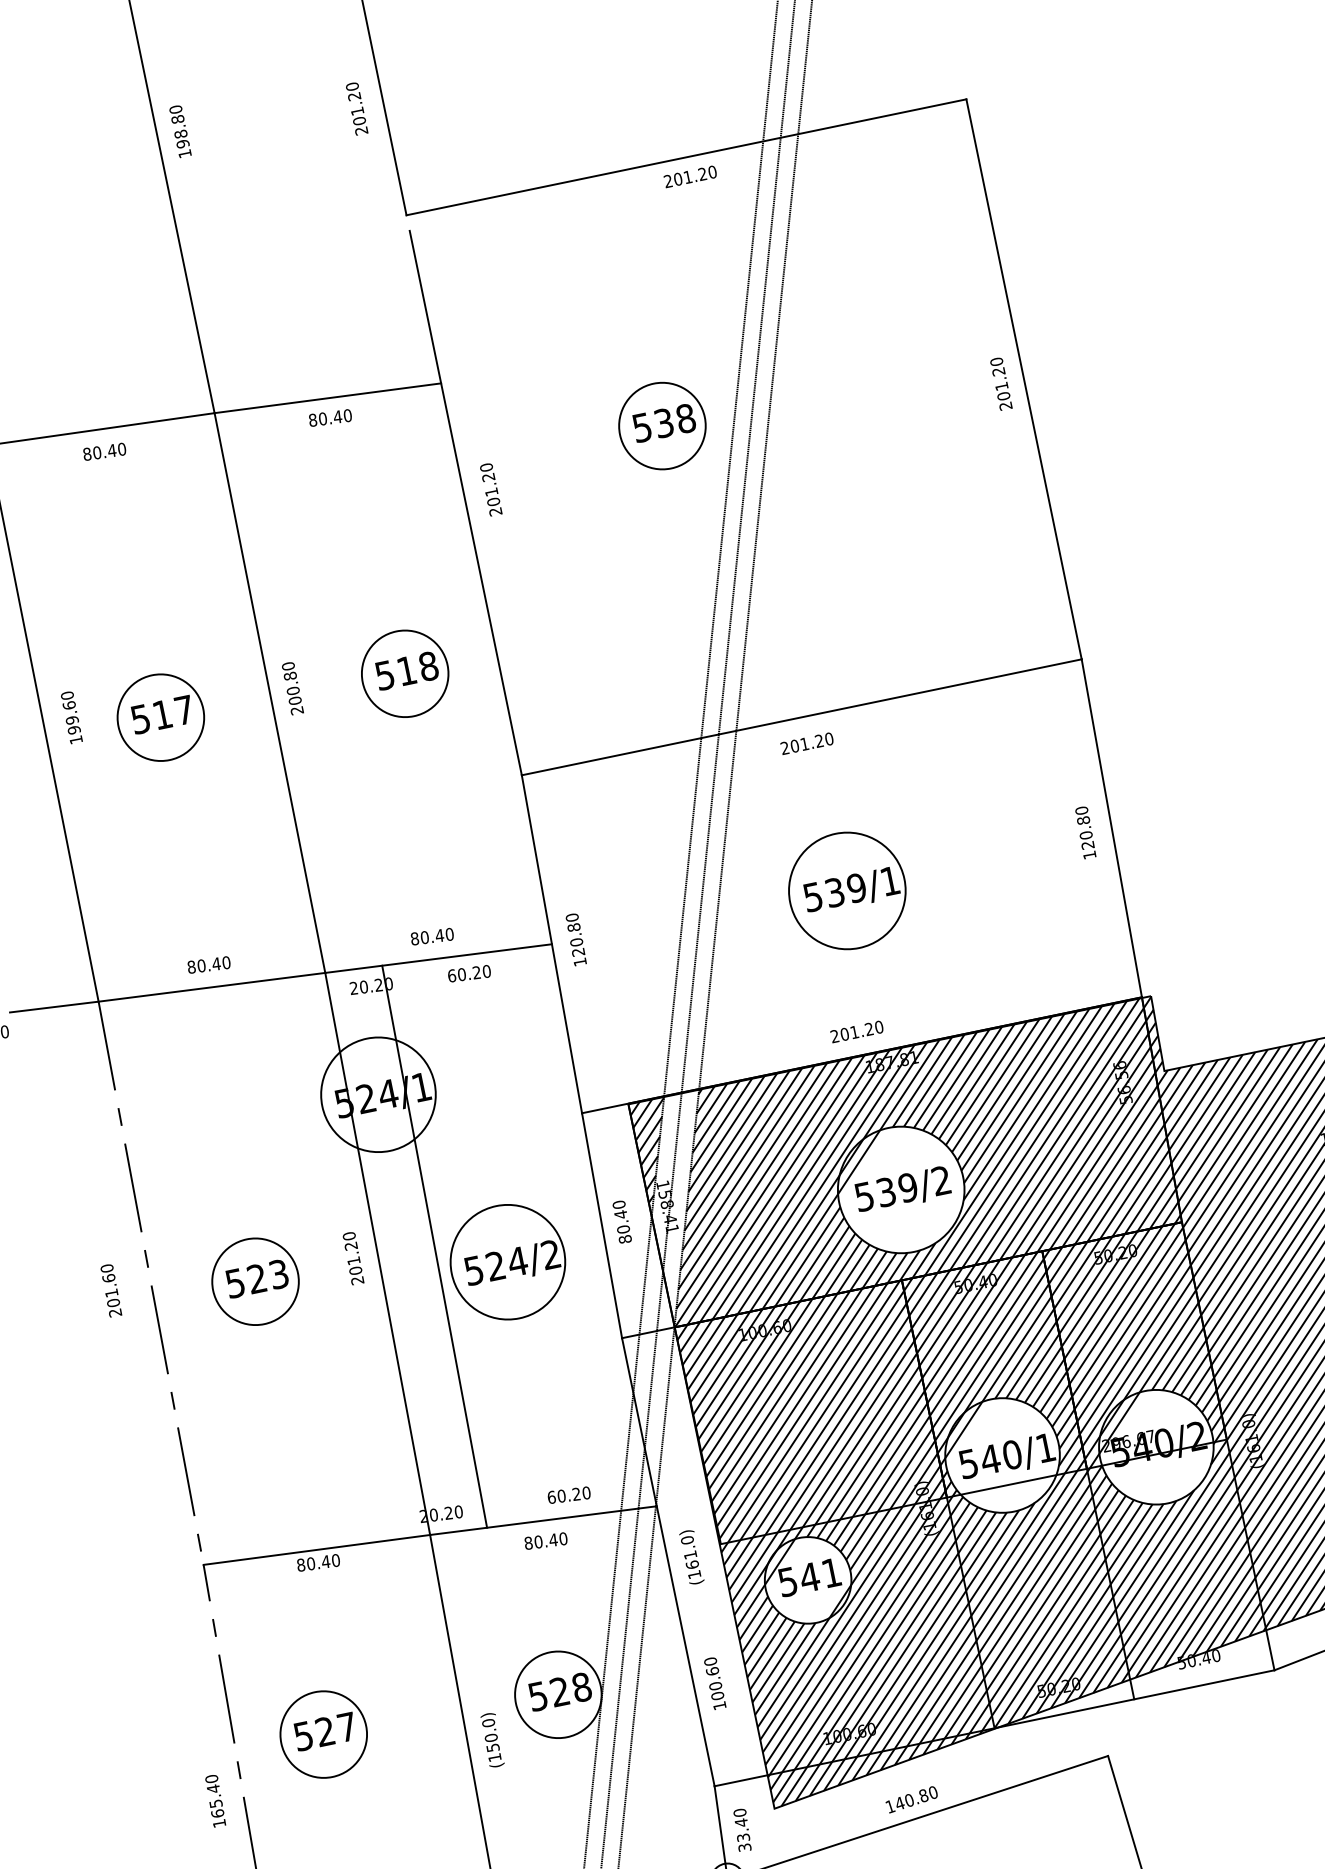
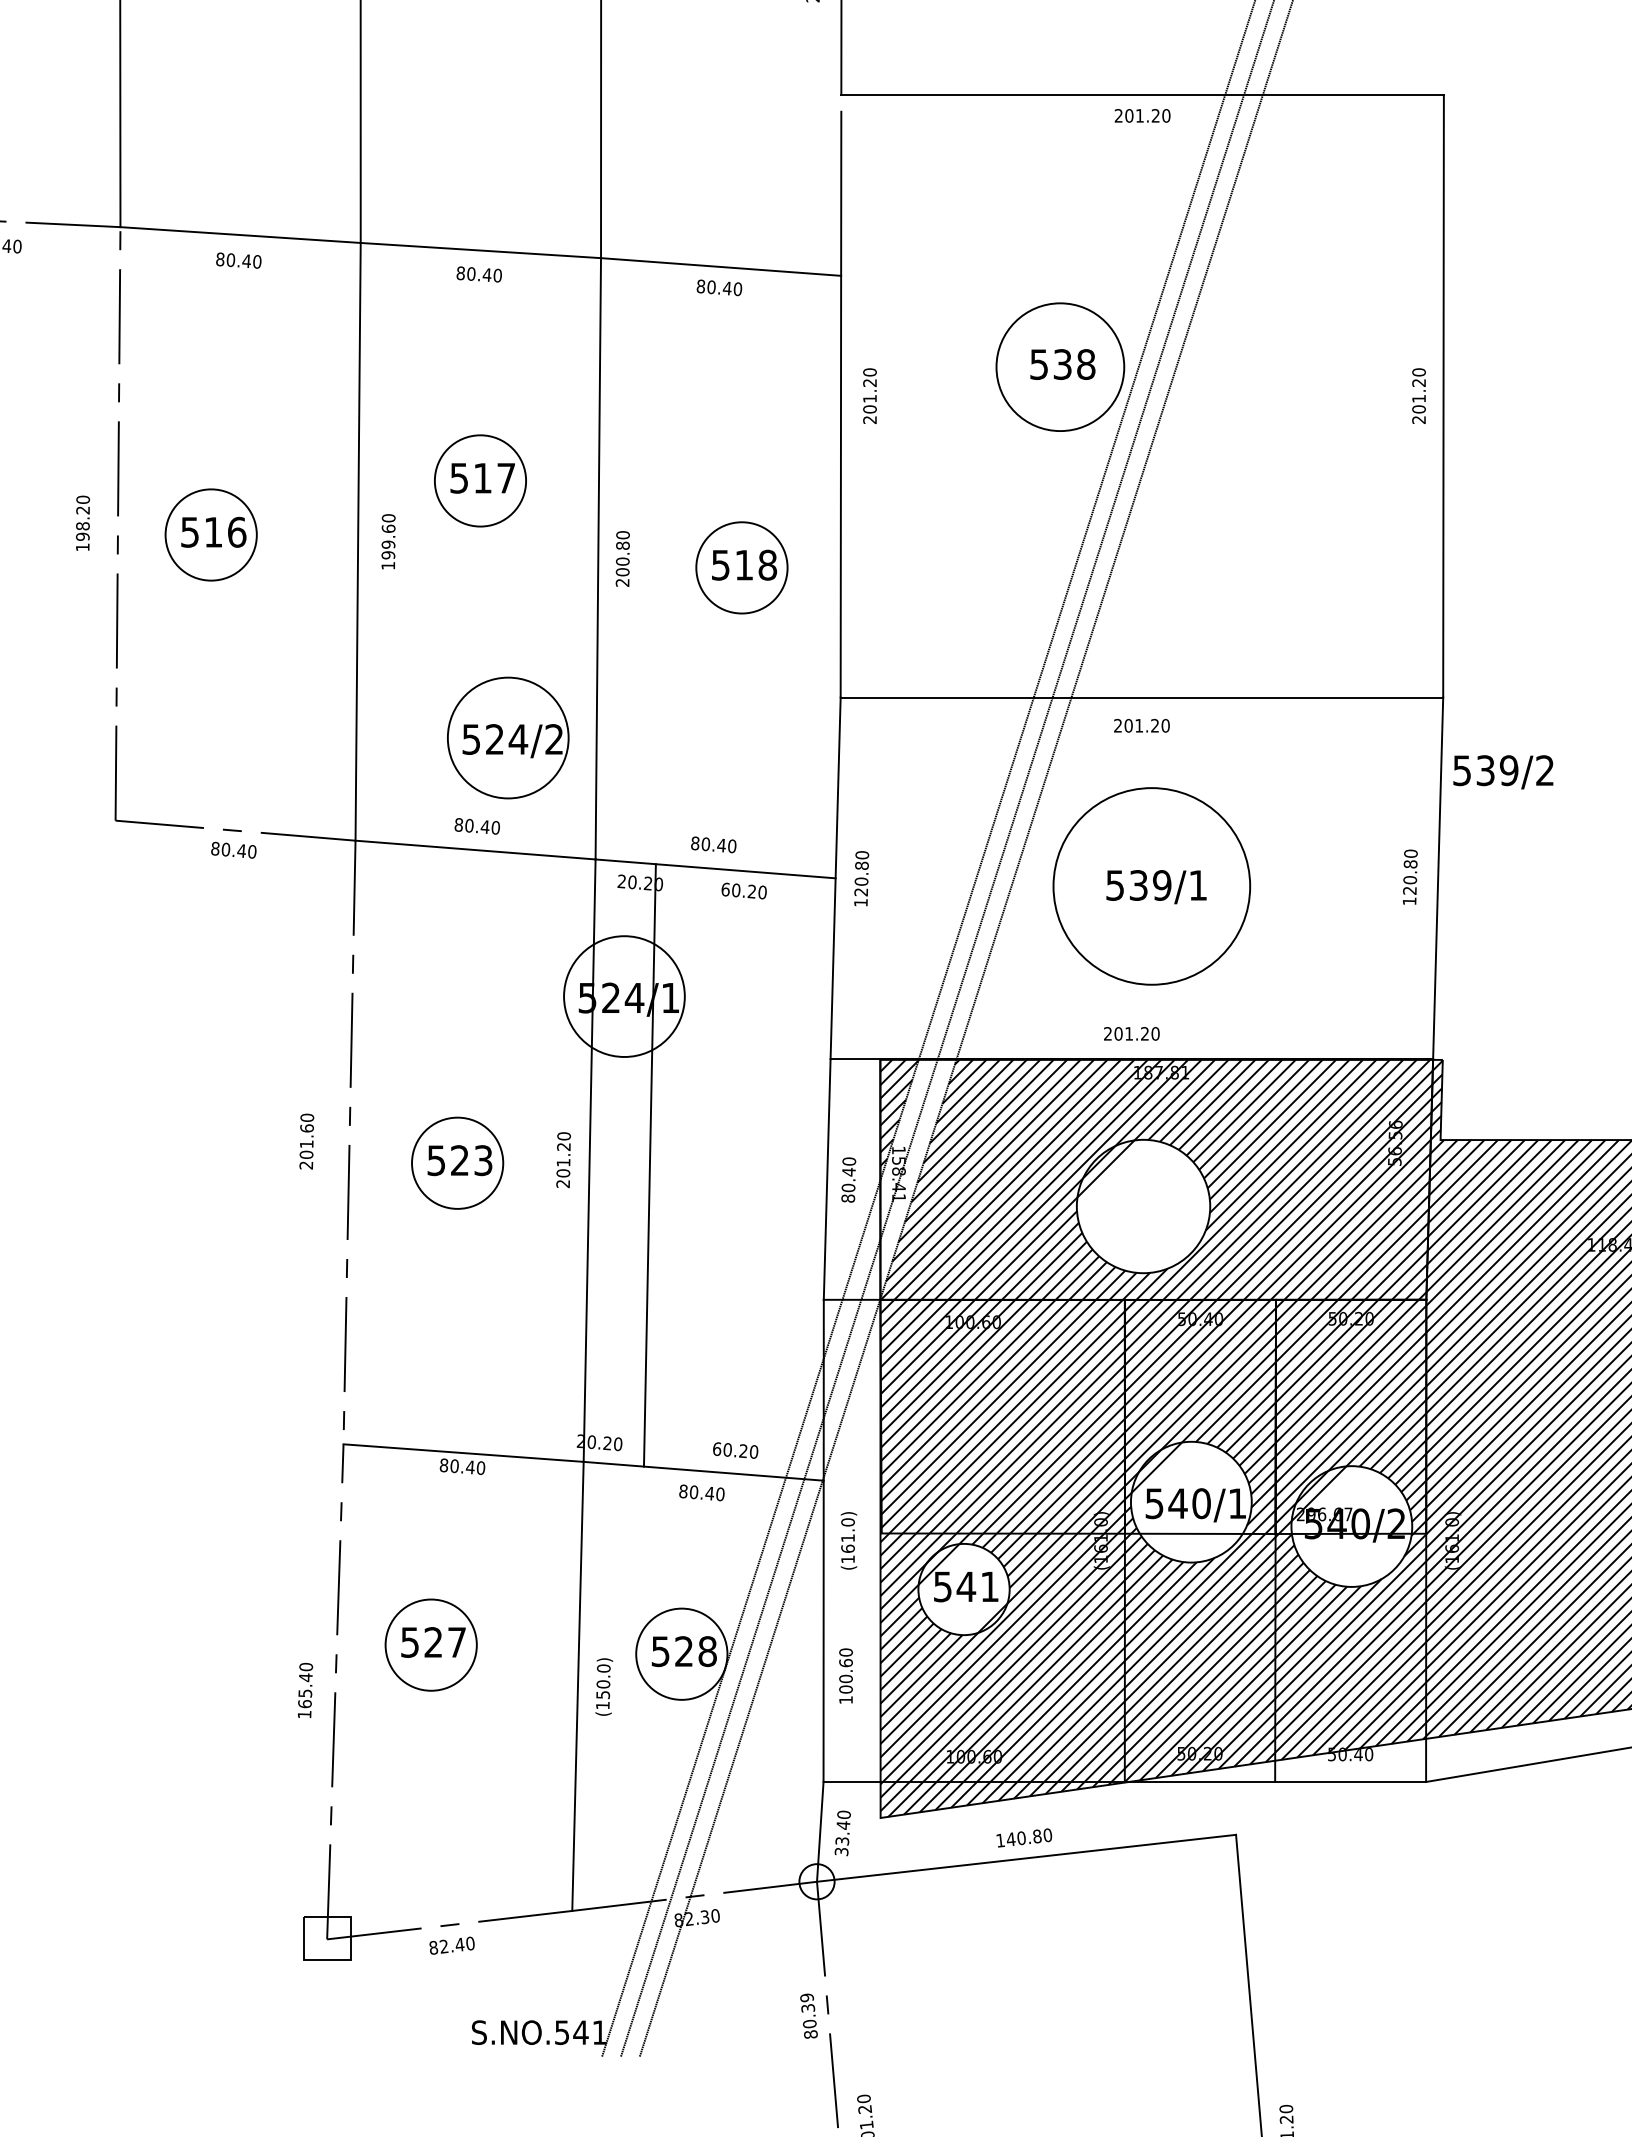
circle: (662, 425) -> (1060, 366), size x1.4
part: (160, 717) -> (480, 480), moved
circle: (846, 890) -> (1151, 885), size x1.6
text: (903, 1190) -> (1503, 772), moved
part: (508, 1261) -> (508, 737), moved

